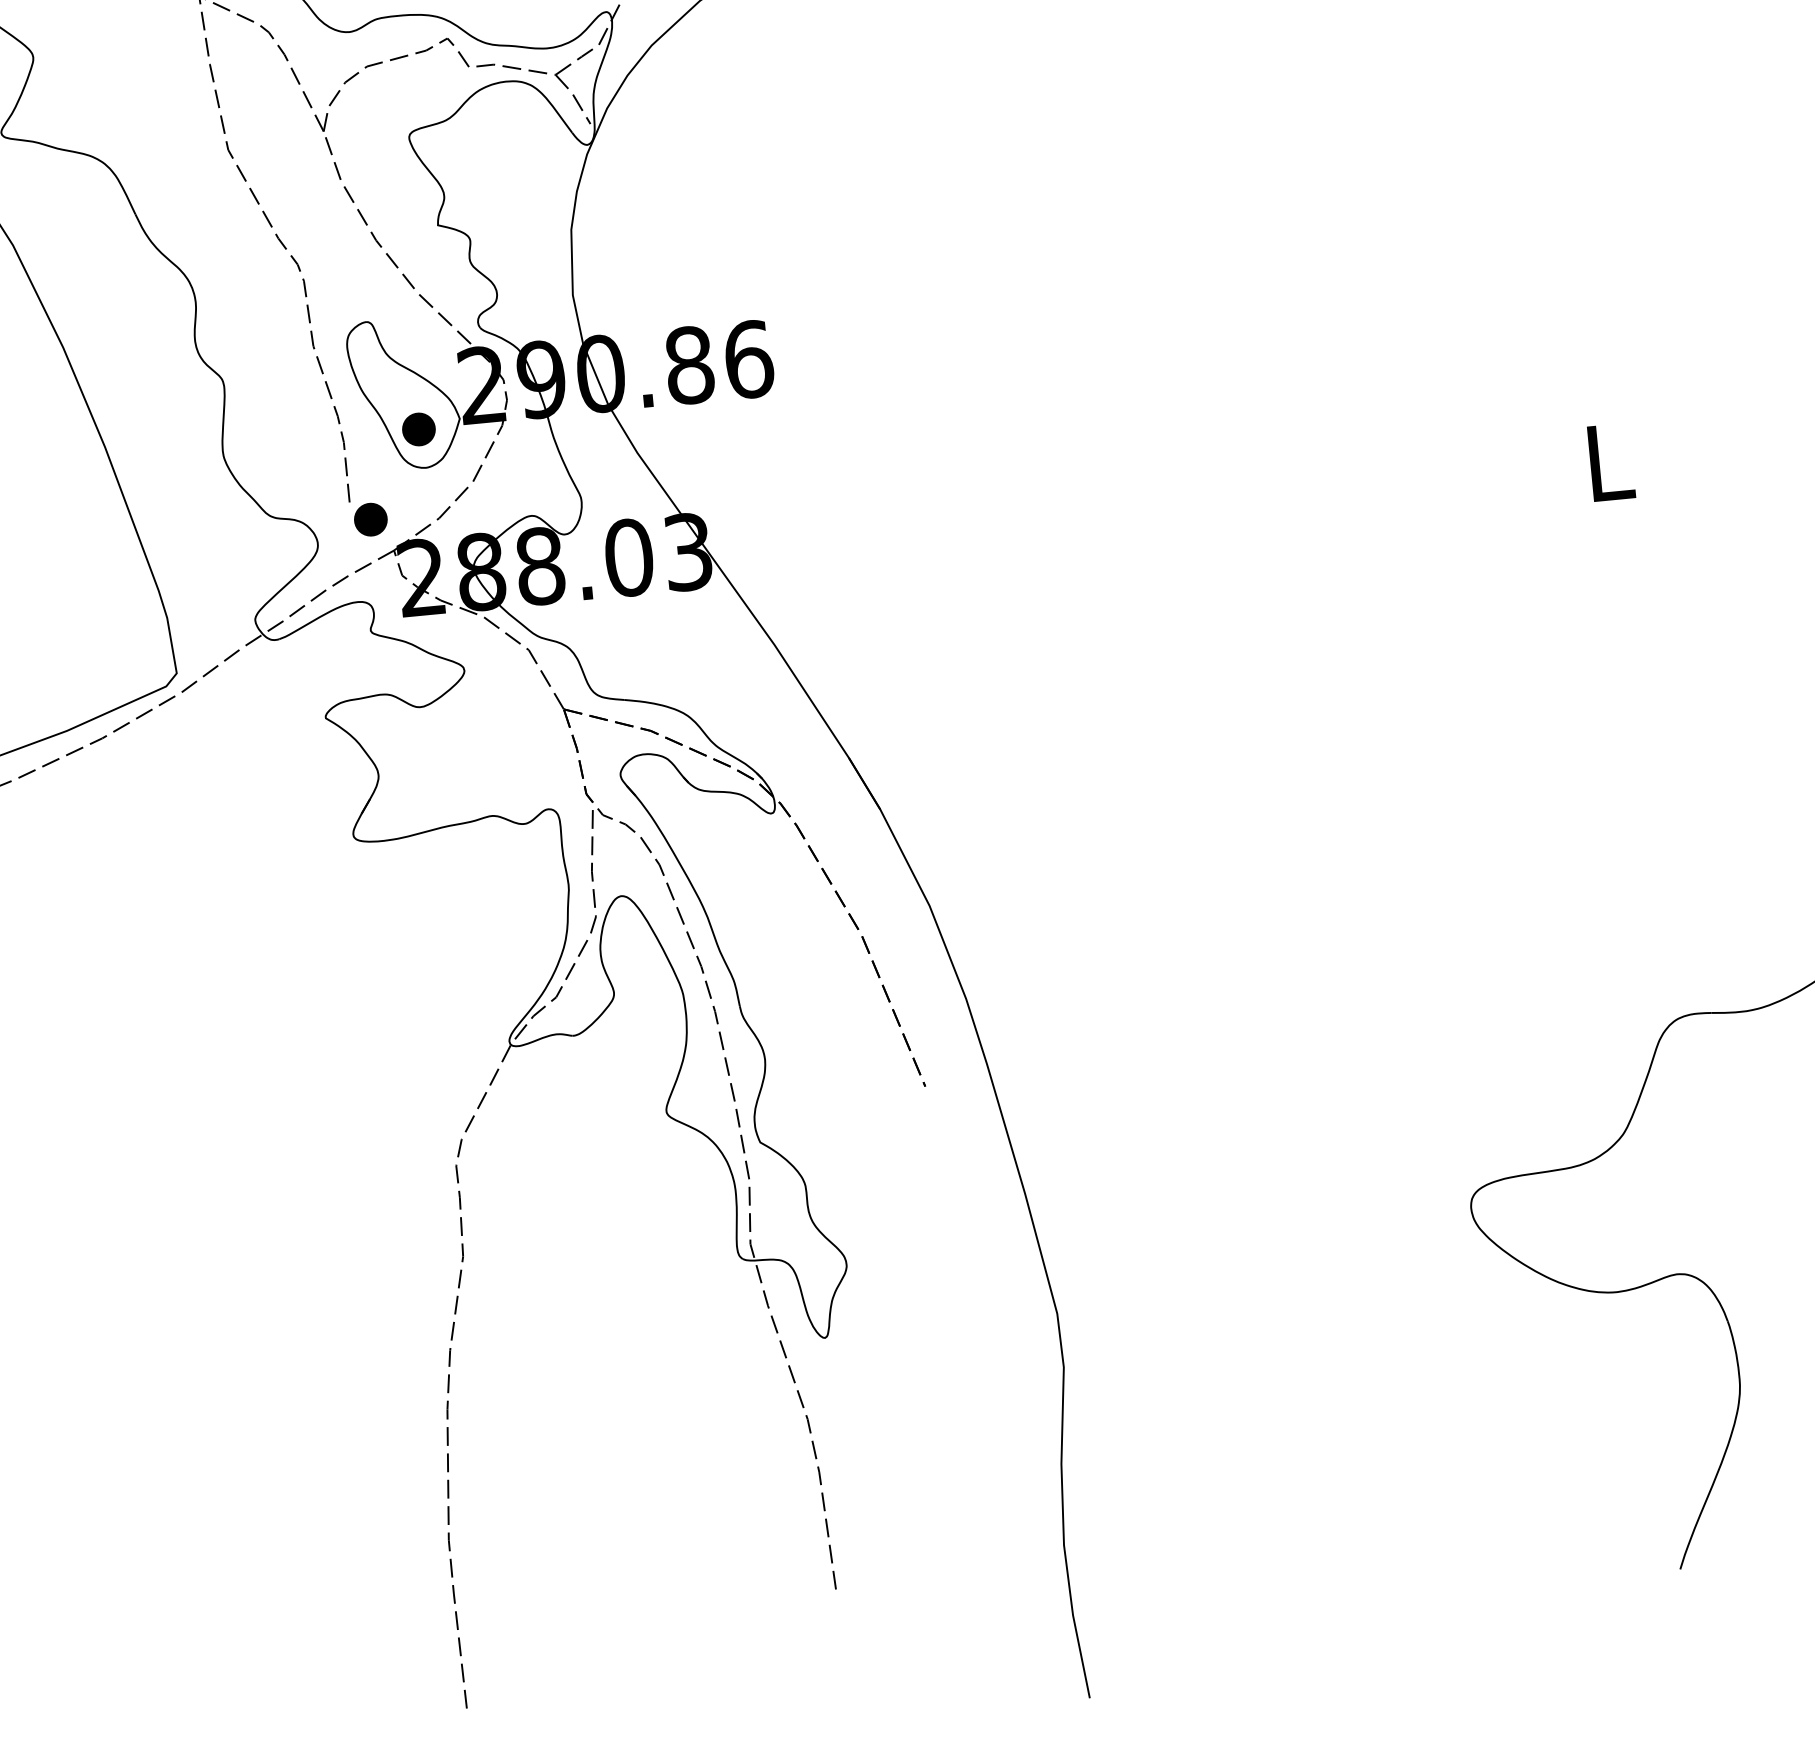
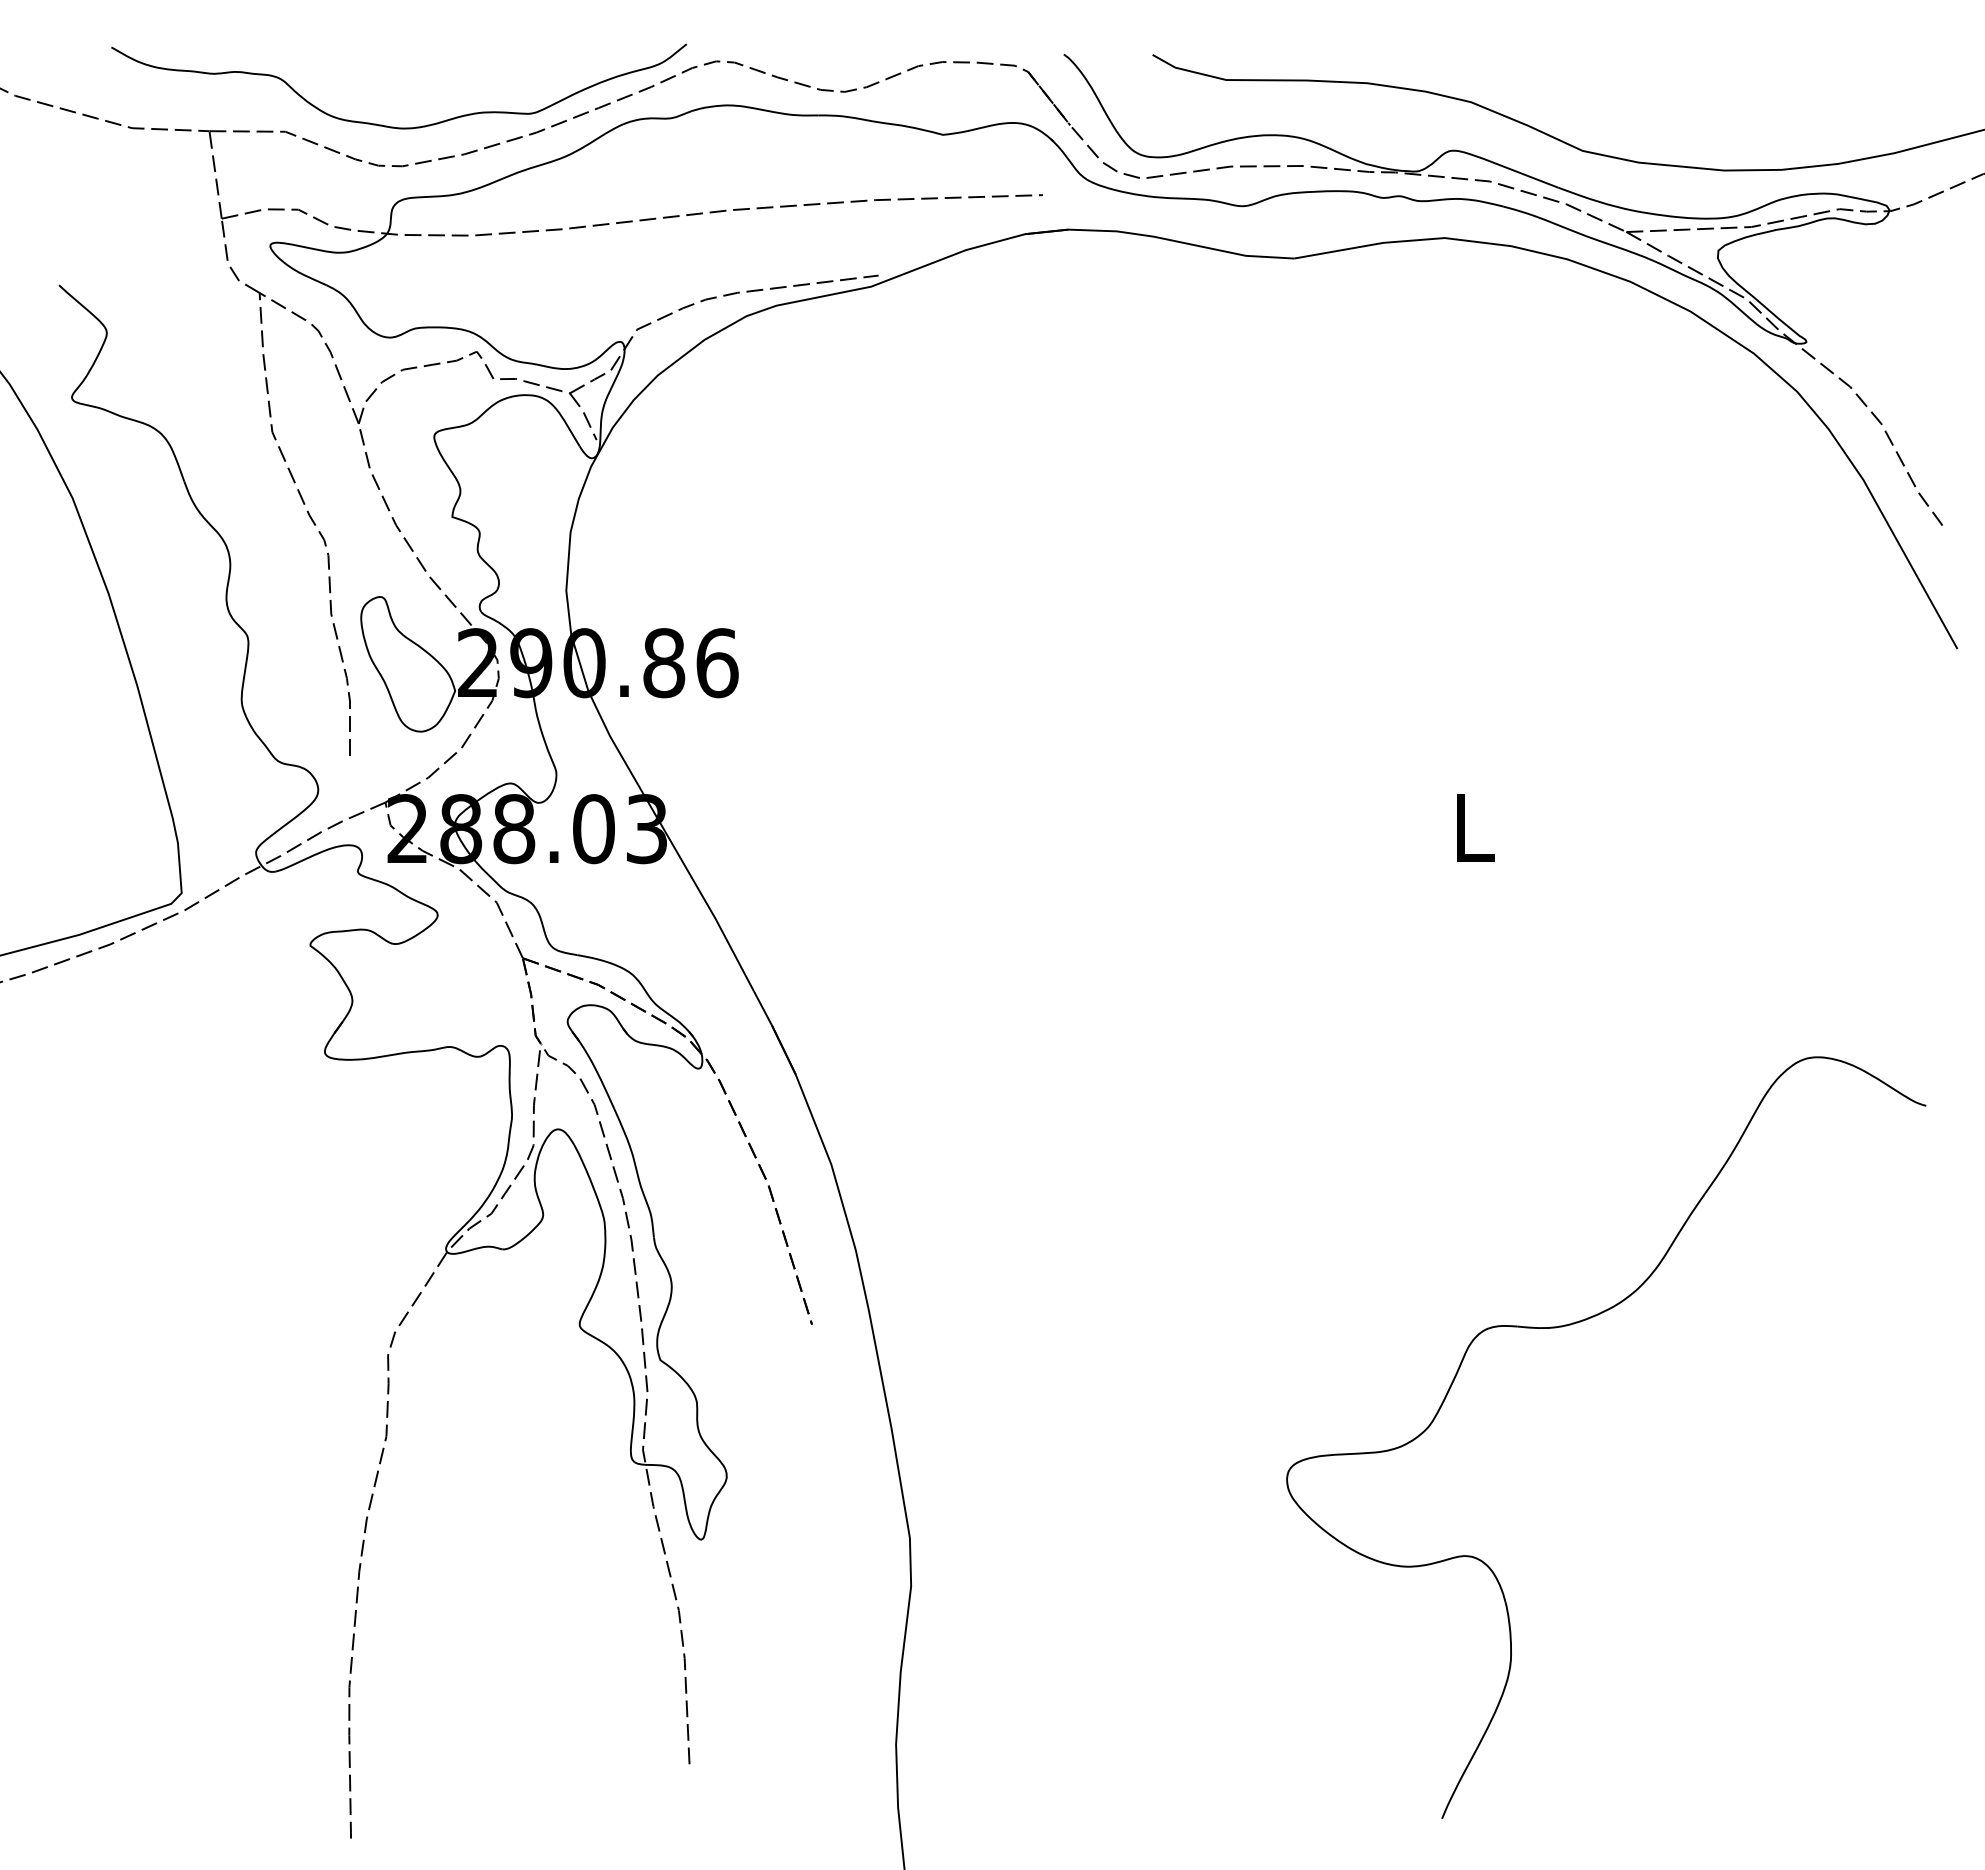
part: (418, 428) -> (417, 696), removed
part: (370, 520) -> (367, 773), removed

